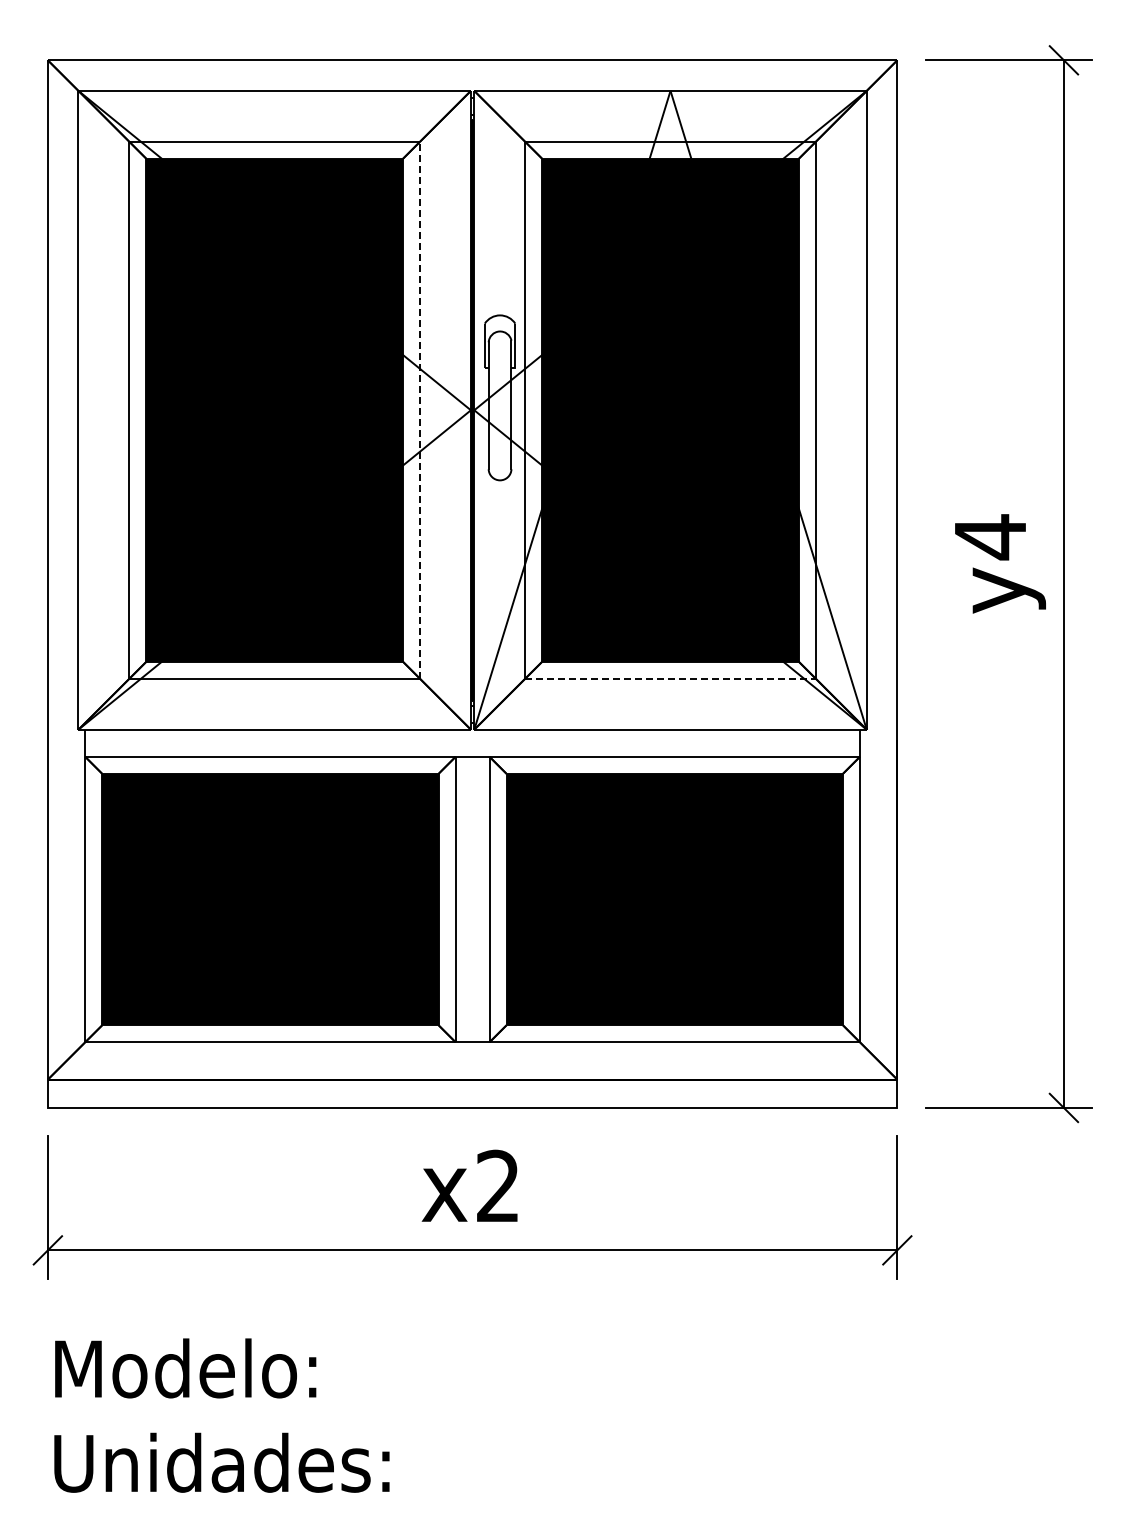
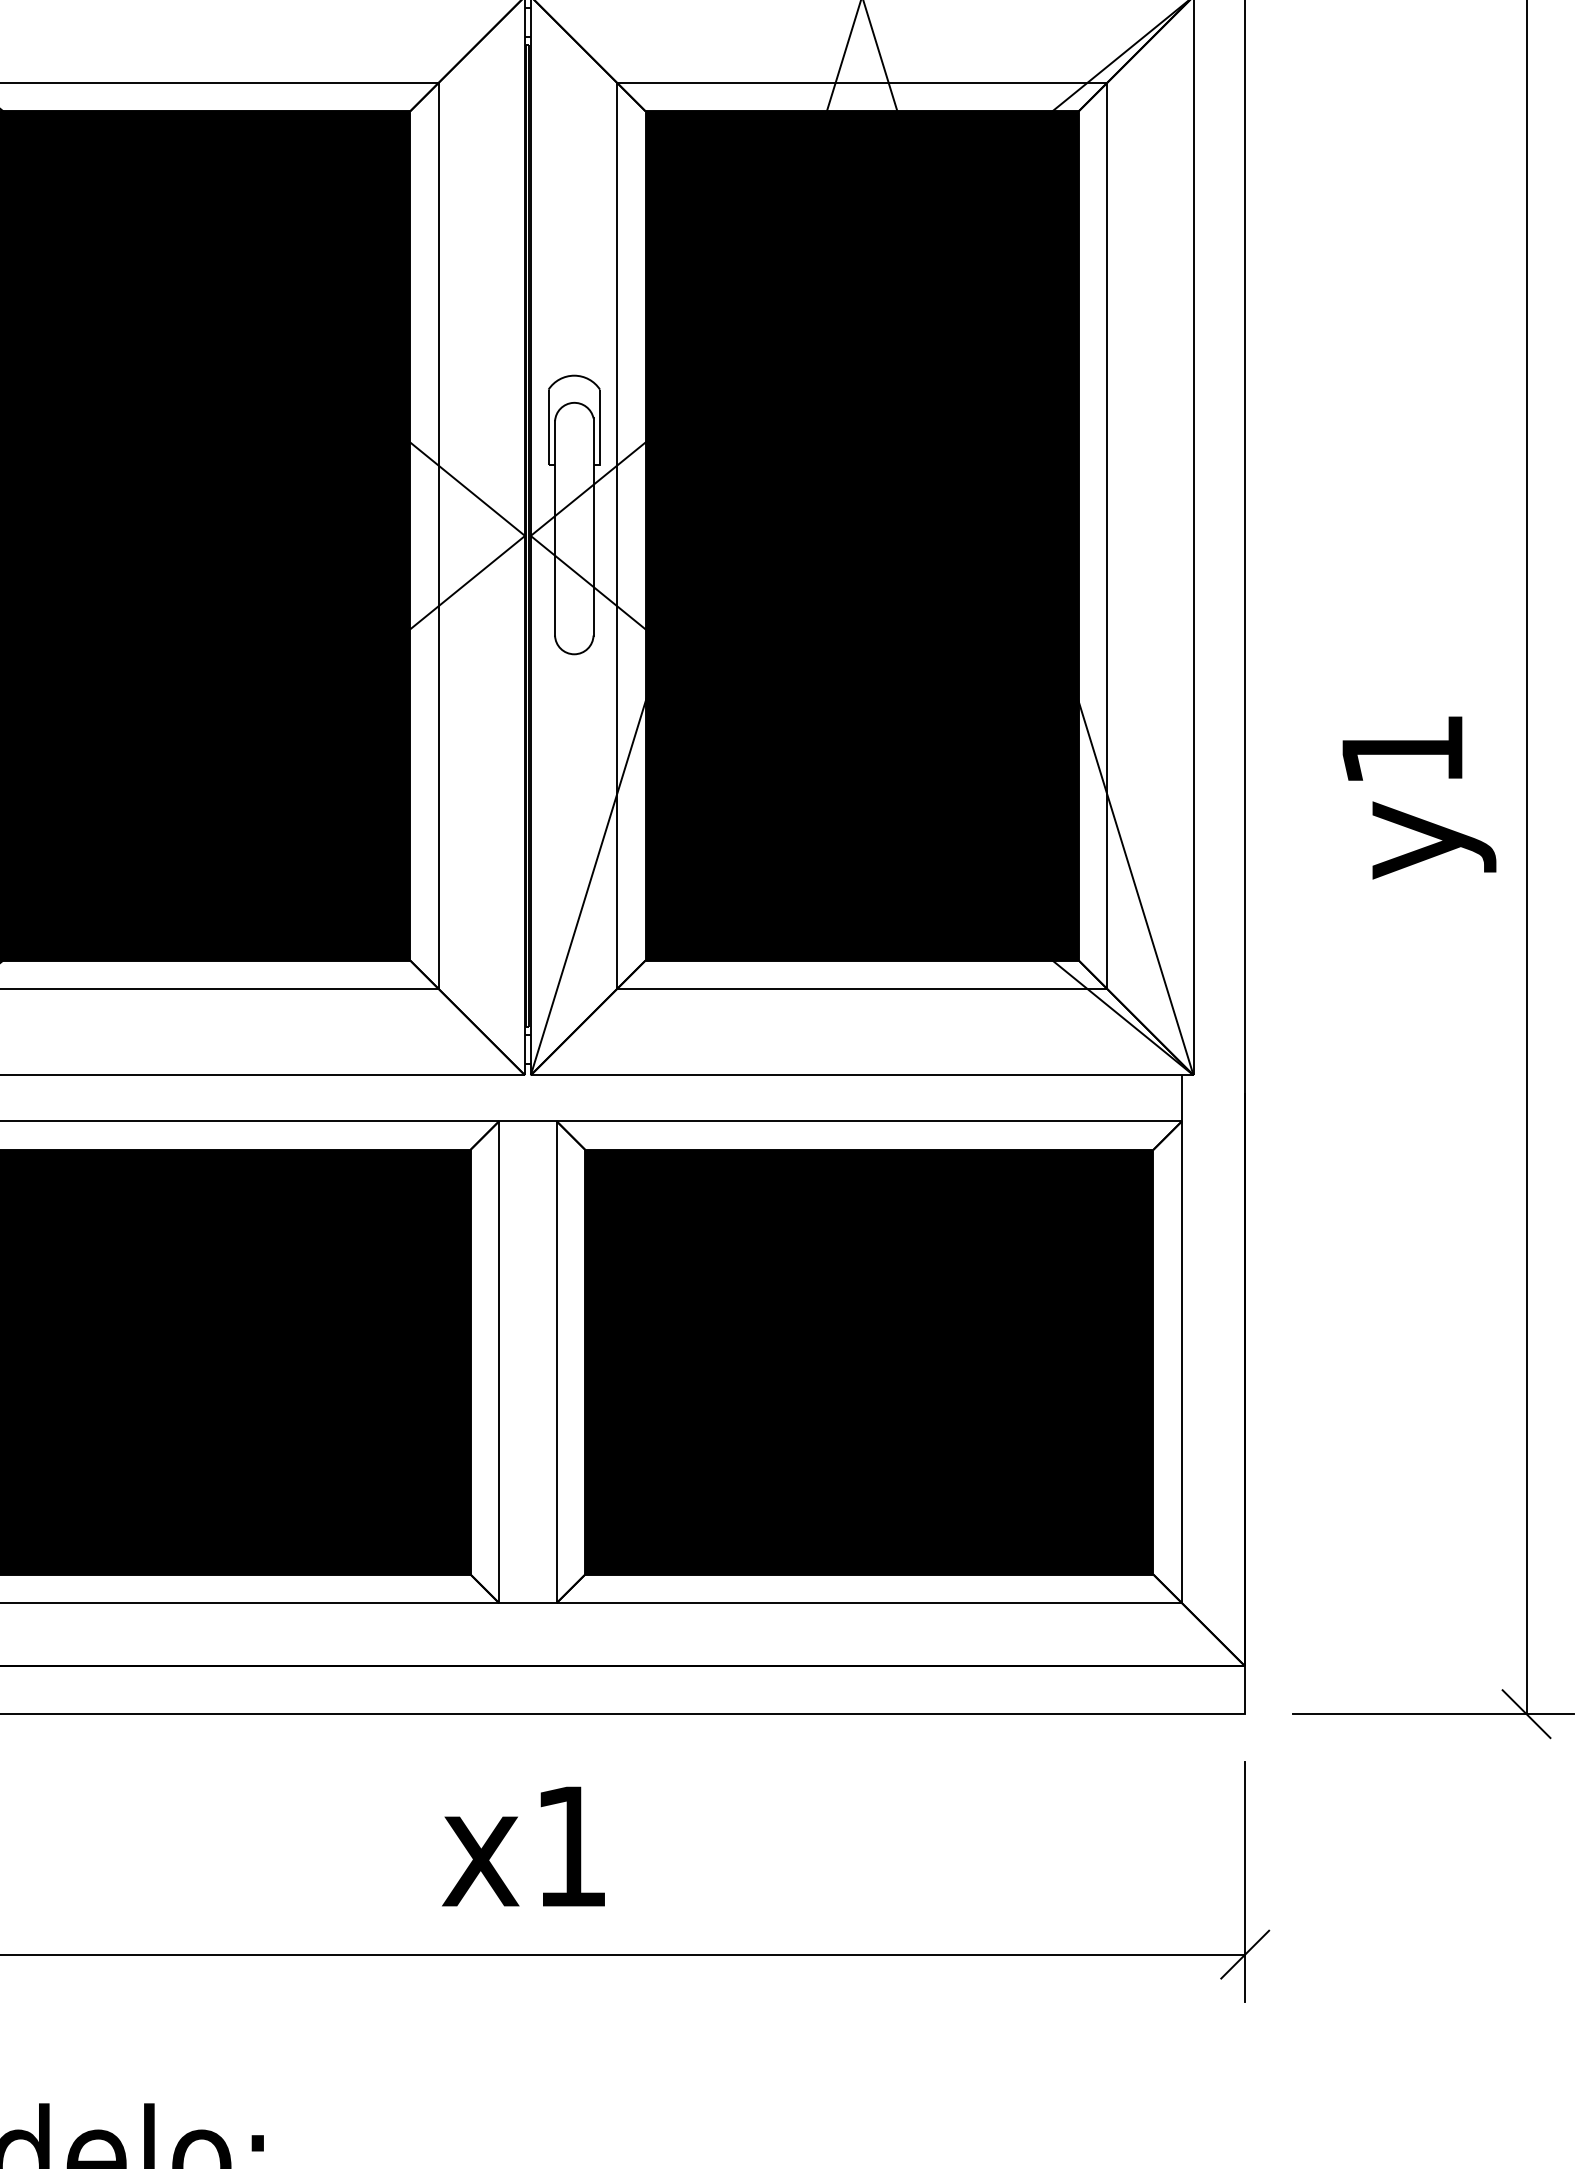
line: (419, 409) -> (438, 534), dashed -> solid
text: (990, 537) -> (1402, 750), y4 -> y1
line: (671, 678) -> (863, 988), dashed -> solid
text: (497, 1185) -> (569, 1845), x2 -> x1

